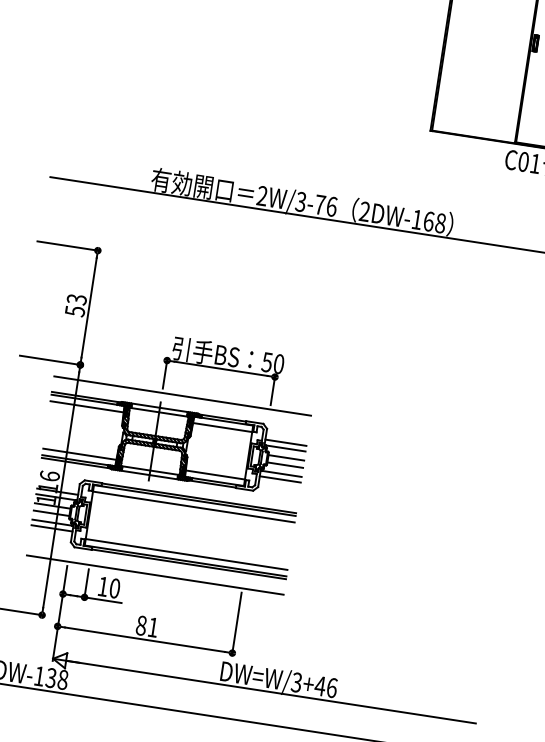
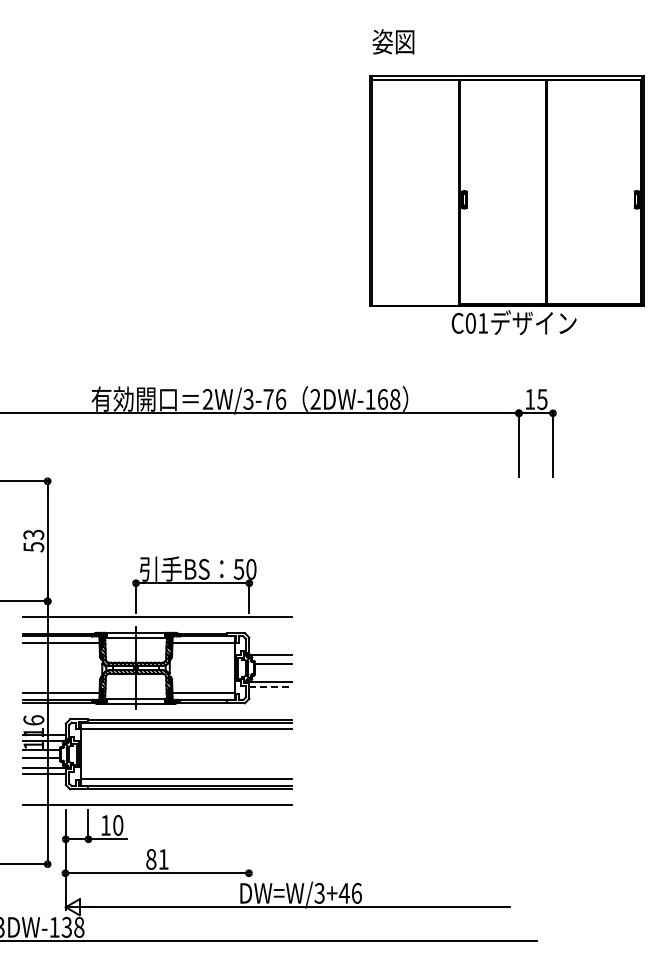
line: (285, 442) -> (270, 648), removed
line: (284, 465) -> (273, 672), removed
line: (279, 479) -> (270, 687), solid -> dashed
line: (236, 623) -> (248, 842), removed

